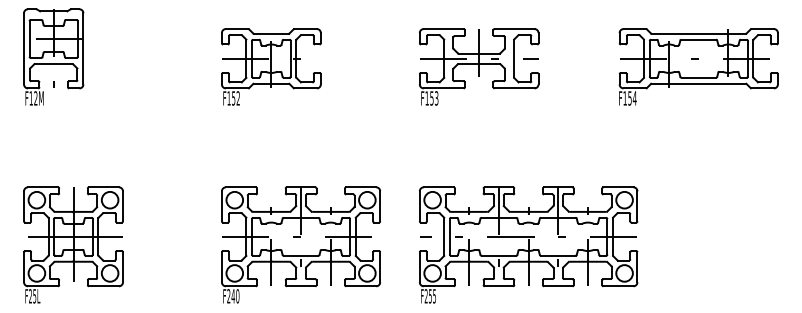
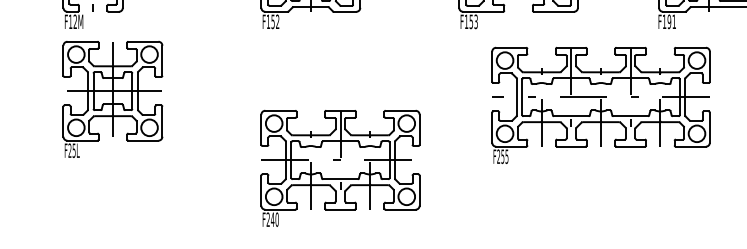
text: (632, 98) -> (671, 21), F154 -> F191
part: (73, 244) -> (112, 98), moved
part: (528, 244) -> (600, 104), moved

